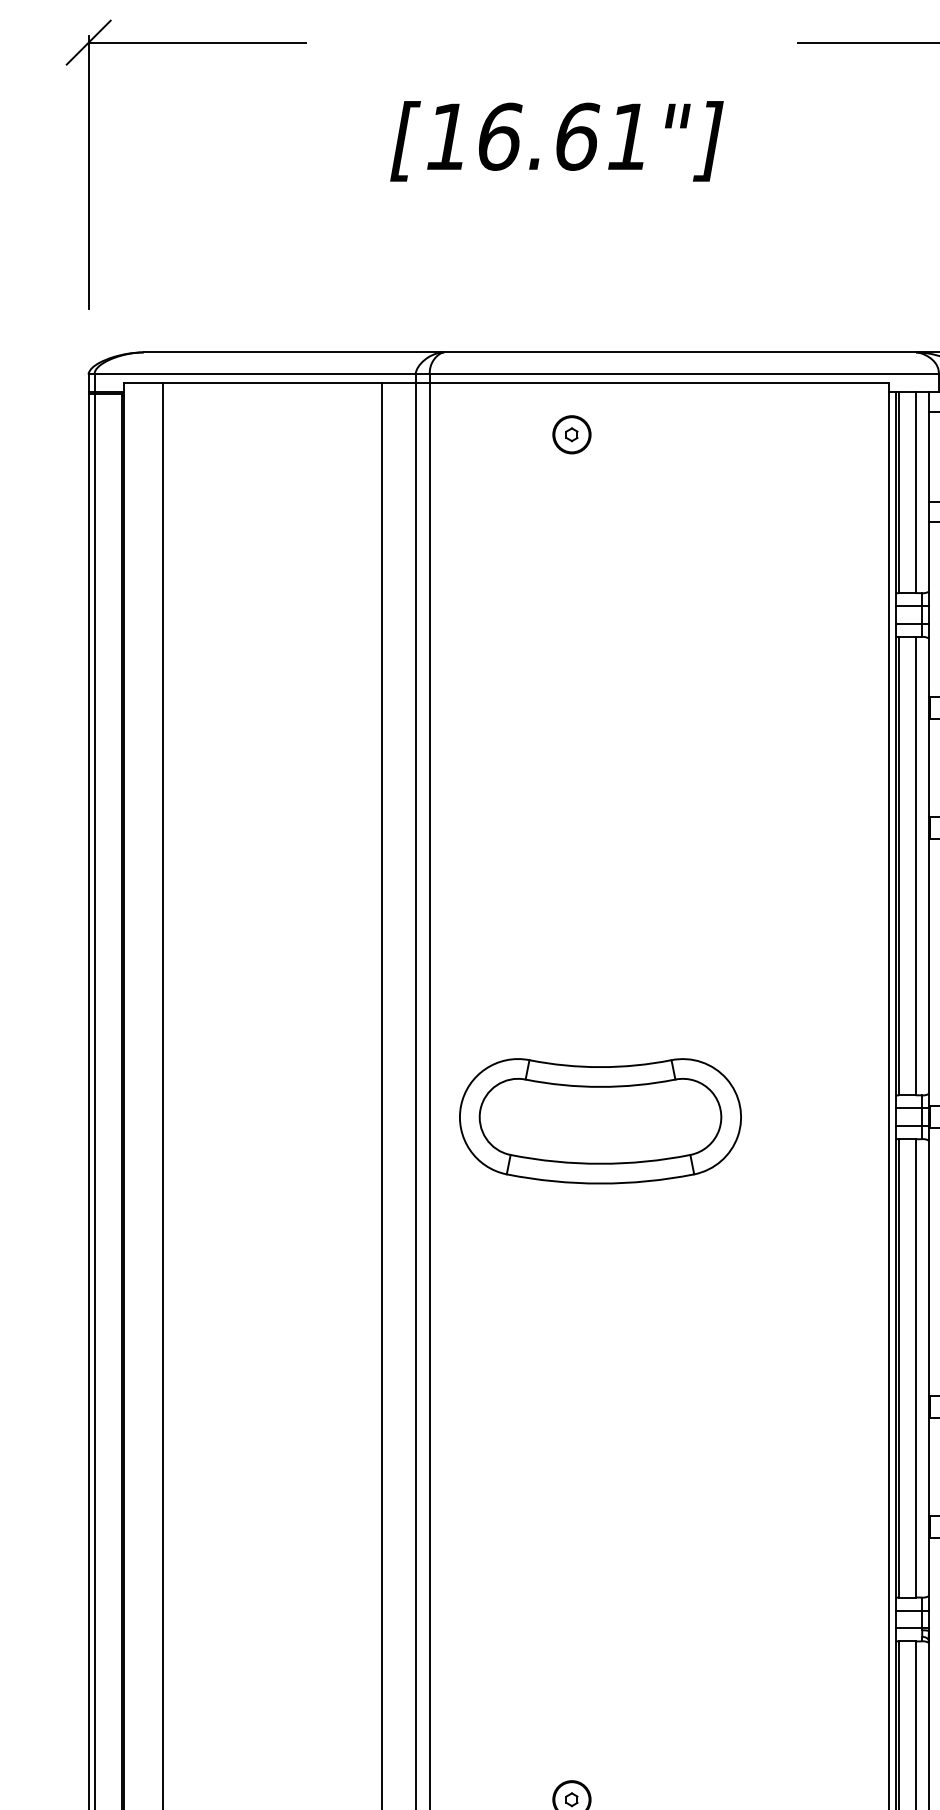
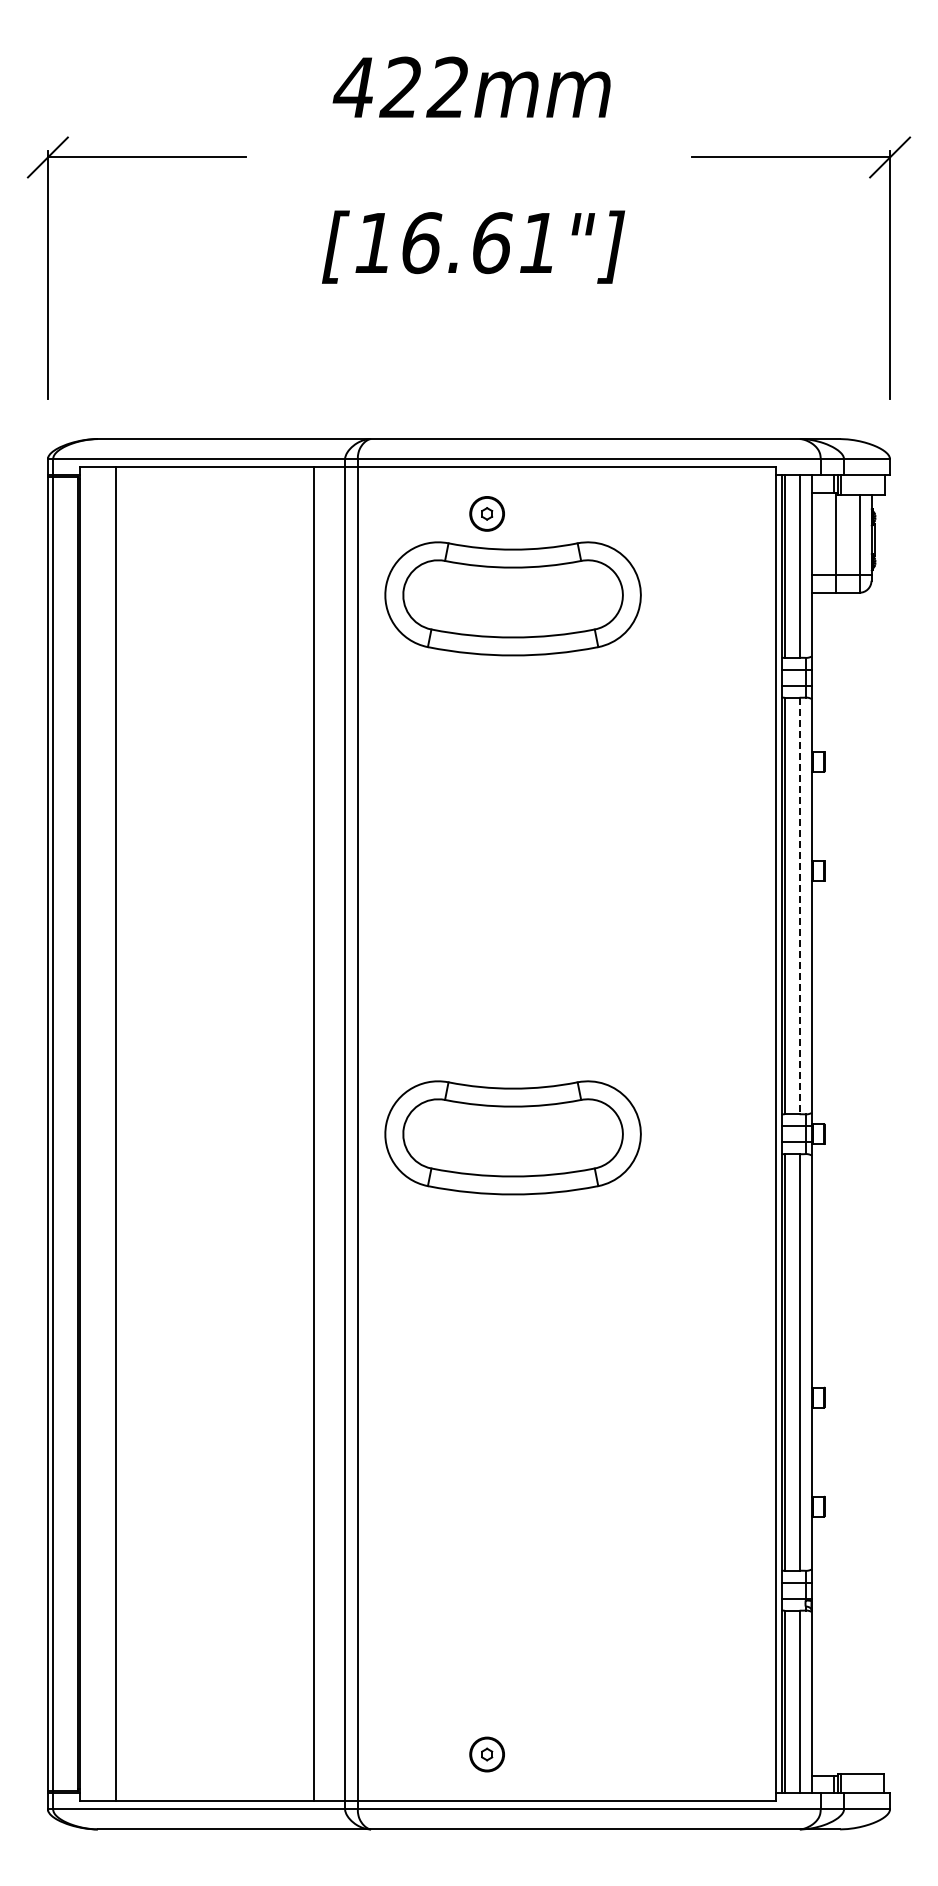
part: (599, 527) -> (512, 598), added
line: (915, 866) -> (799, 906), solid -> dashed

